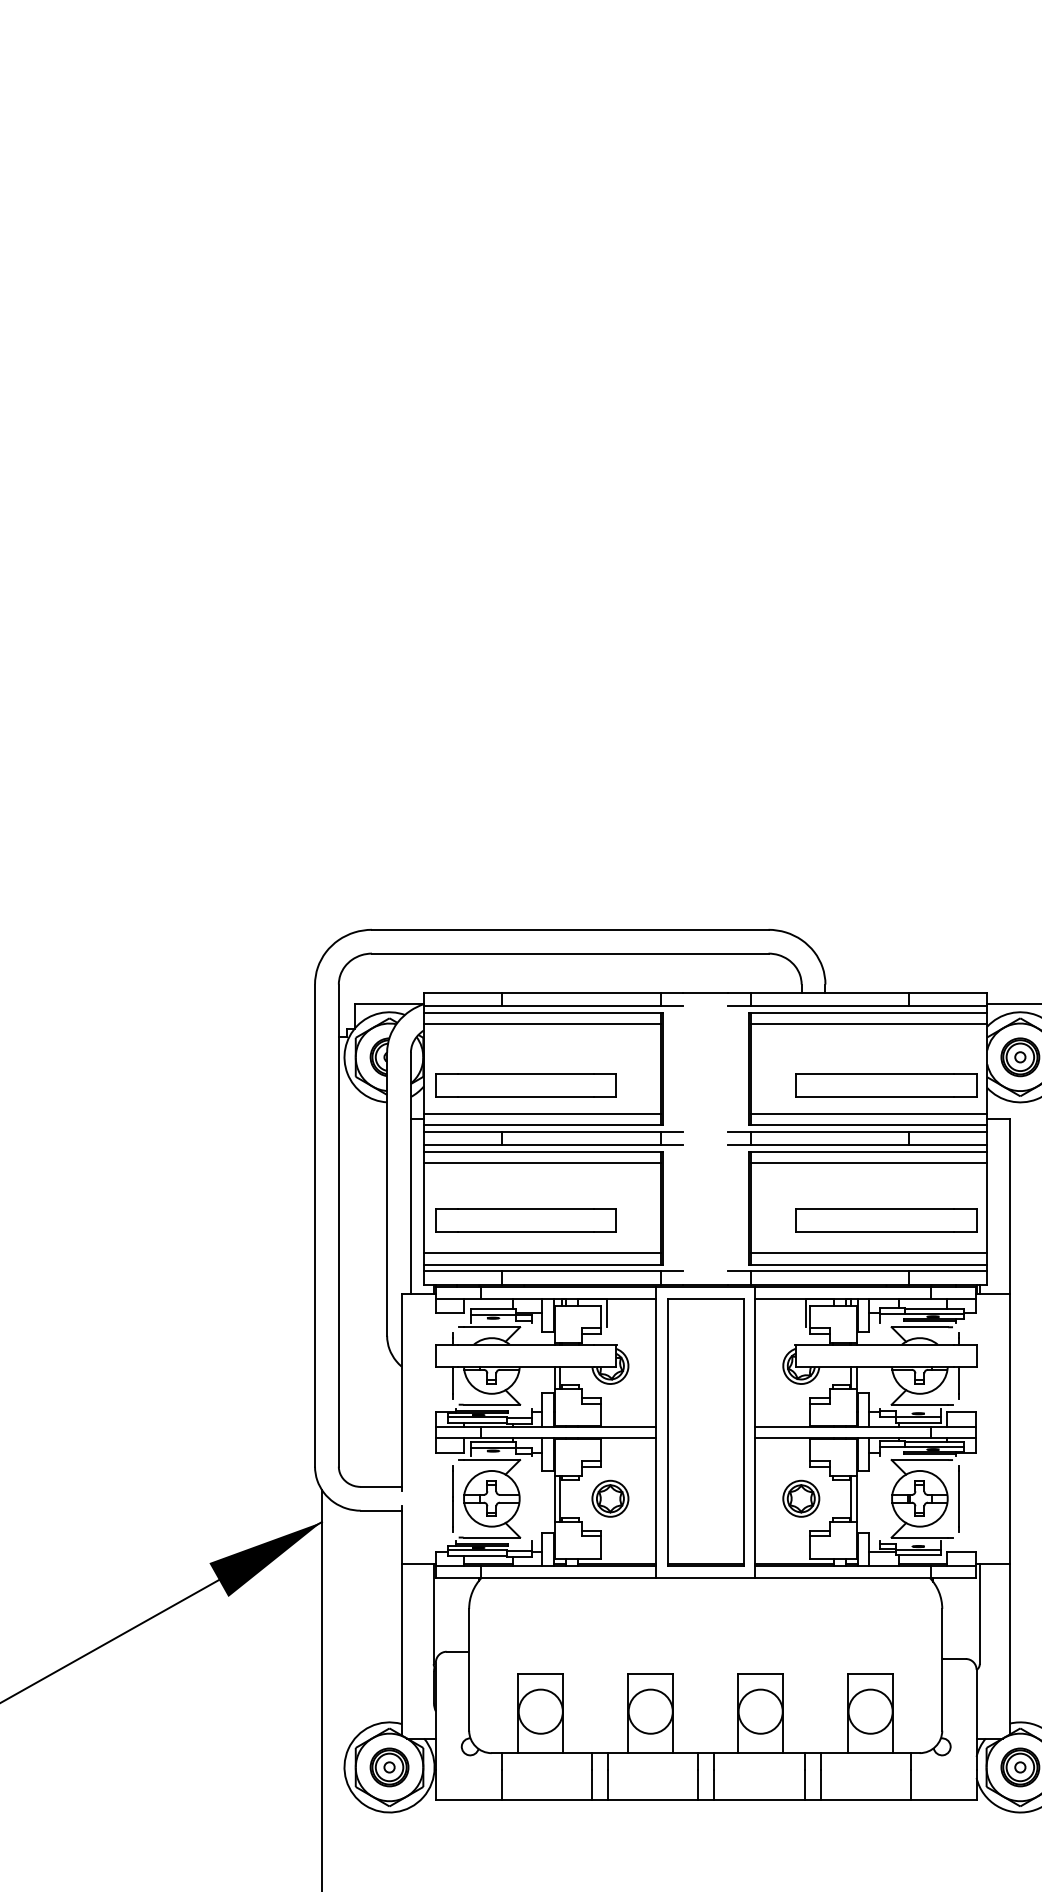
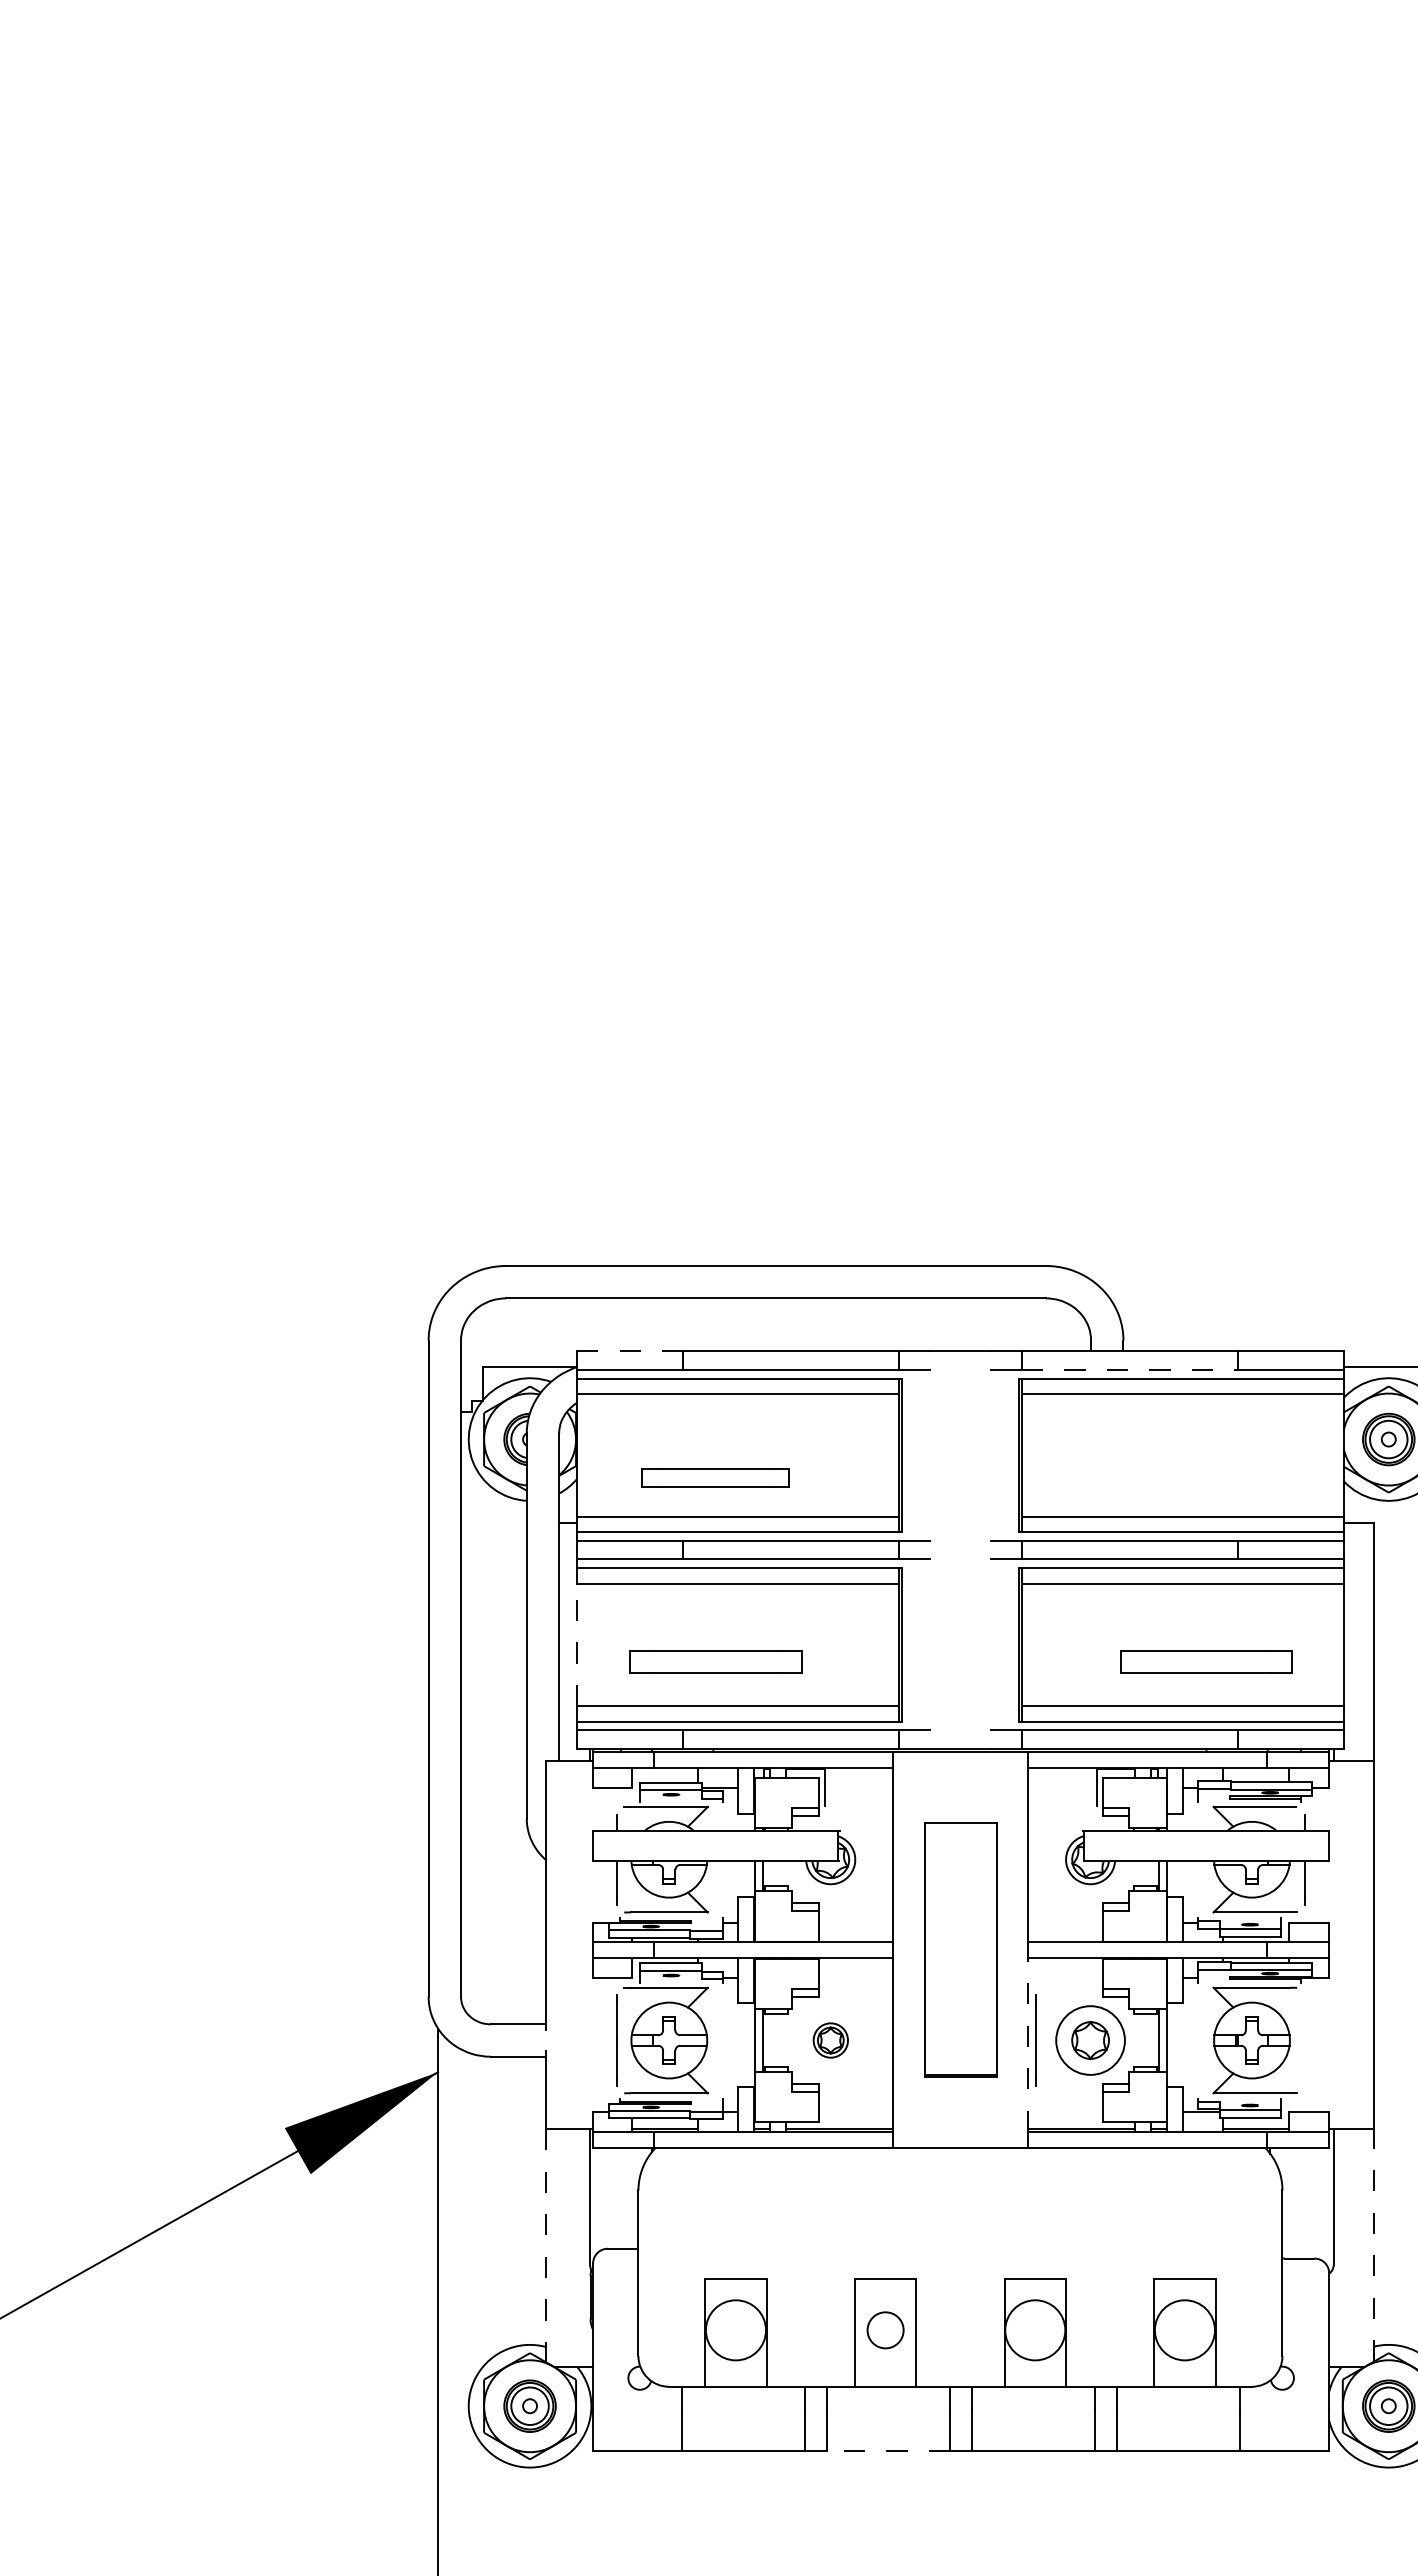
line: (463, 992) -> (630, 1351), solid -> dashed
line: (829, 1005) -> (1129, 1369), solid -> dashed
part: (525, 1085) -> (715, 1477), size x0.6
part: (886, 1085) -> (1206, 1477), removed
line: (424, 1207) -> (577, 1644), solid -> dashed
part: (525, 1220) -> (715, 1661), size x0.7
part: (886, 1220) -> (1206, 1661), size x0.7
part: (705, 1431) -> (960, 1949), size x0.7
part: (610, 1498) -> (830, 2040), size x0.7
circle: (801, 1498) -> (1090, 2040), size x1.4
line: (958, 1498) -> (1035, 2040), moved
line: (755, 1502) -> (1028, 2045), solid -> dashed
line: (1009, 1648) -> (1374, 2244), solid -> dashed
line: (401, 1649) -> (546, 2245), solid -> dashed
circle: (650, 1711) -> (885, 2330), size x0.6
line: (652, 1799) -> (888, 2450), solid -> dashed

